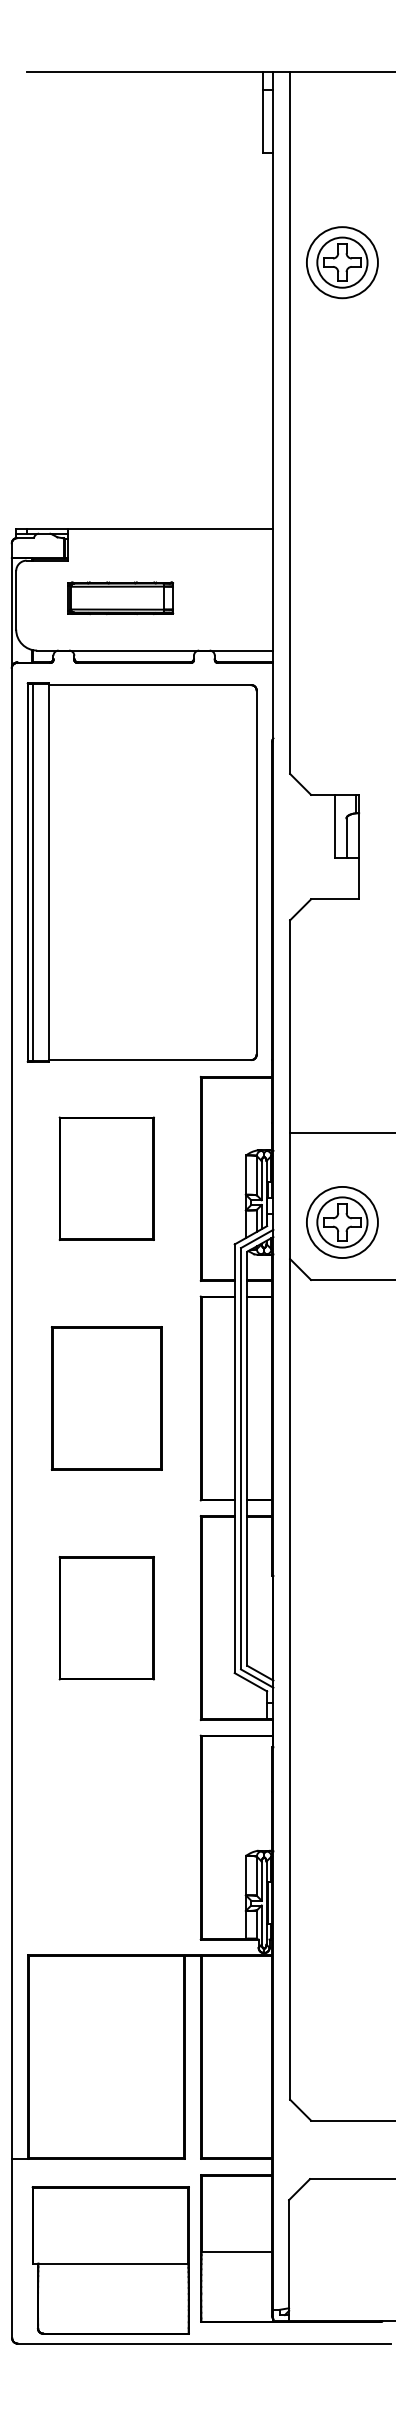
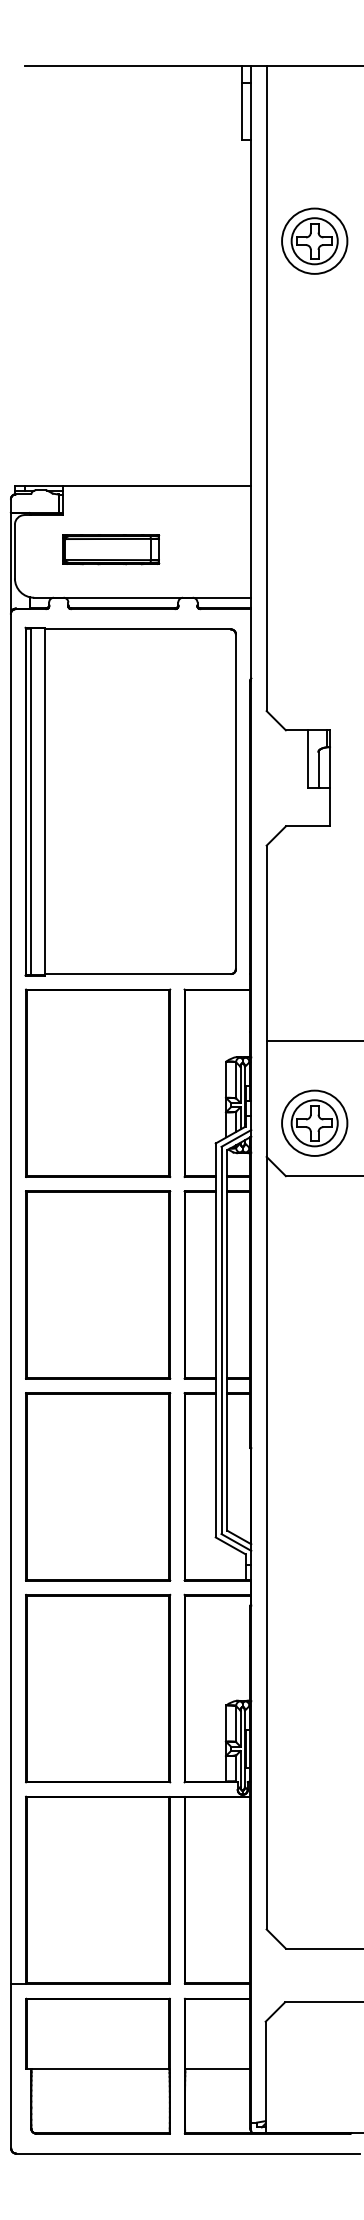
part: (106, 1178) -> (97, 1082), size x1.67
part: (106, 1398) -> (97, 1285), size x1.43
part: (106, 1618) -> (97, 1487), size x1.67
part: (106, 1837) -> (97, 1688), added
part: (110, 2260) -> (97, 2066), moved

